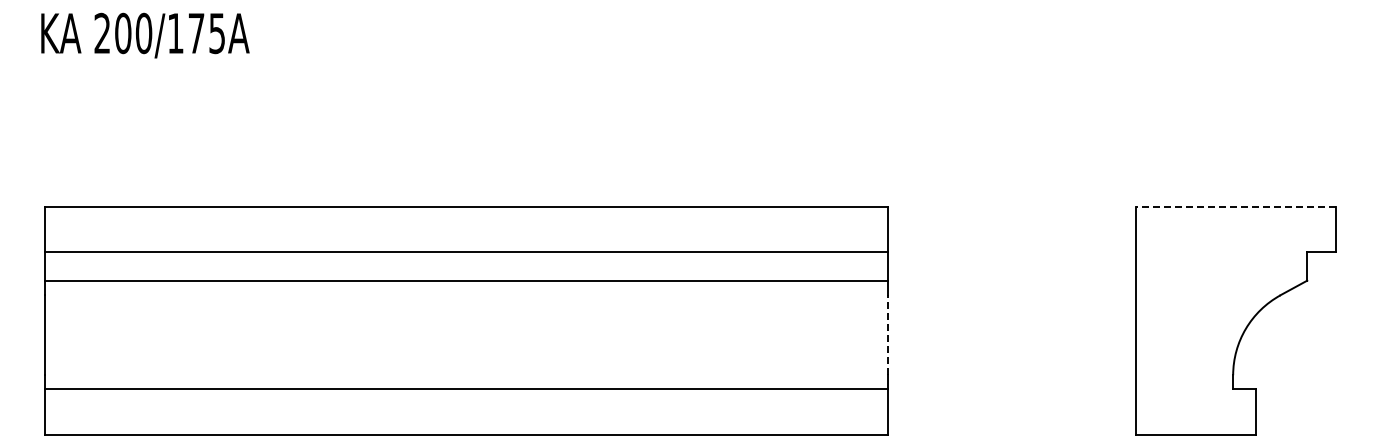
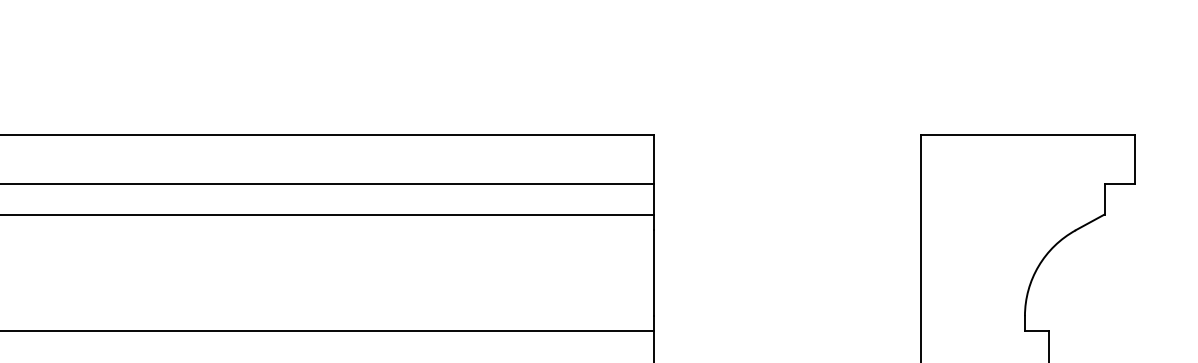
line: (1236, 206) -> (1028, 134), dashed -> solid
line: (888, 334) -> (654, 272), dashed -> solid

